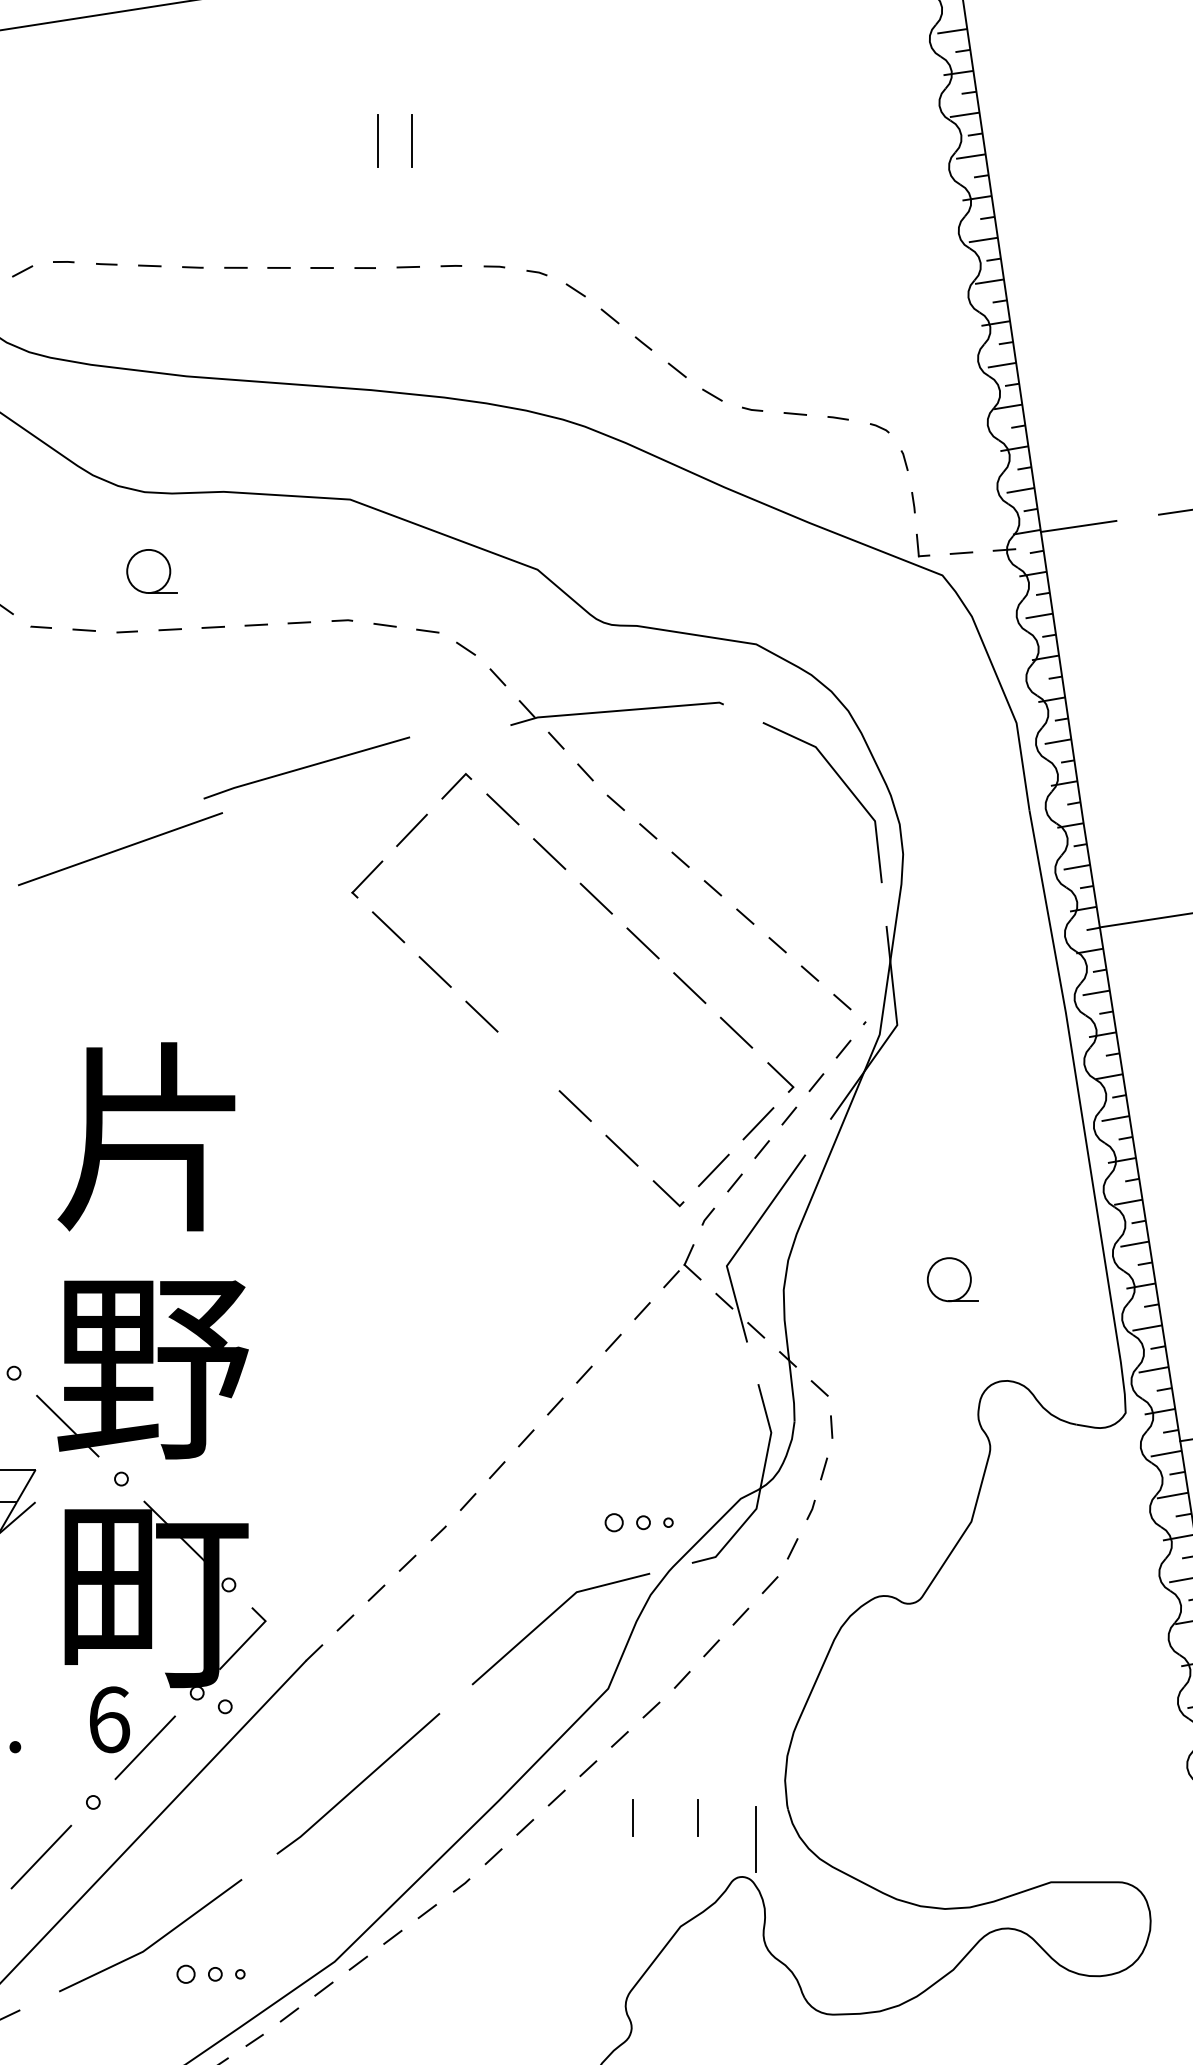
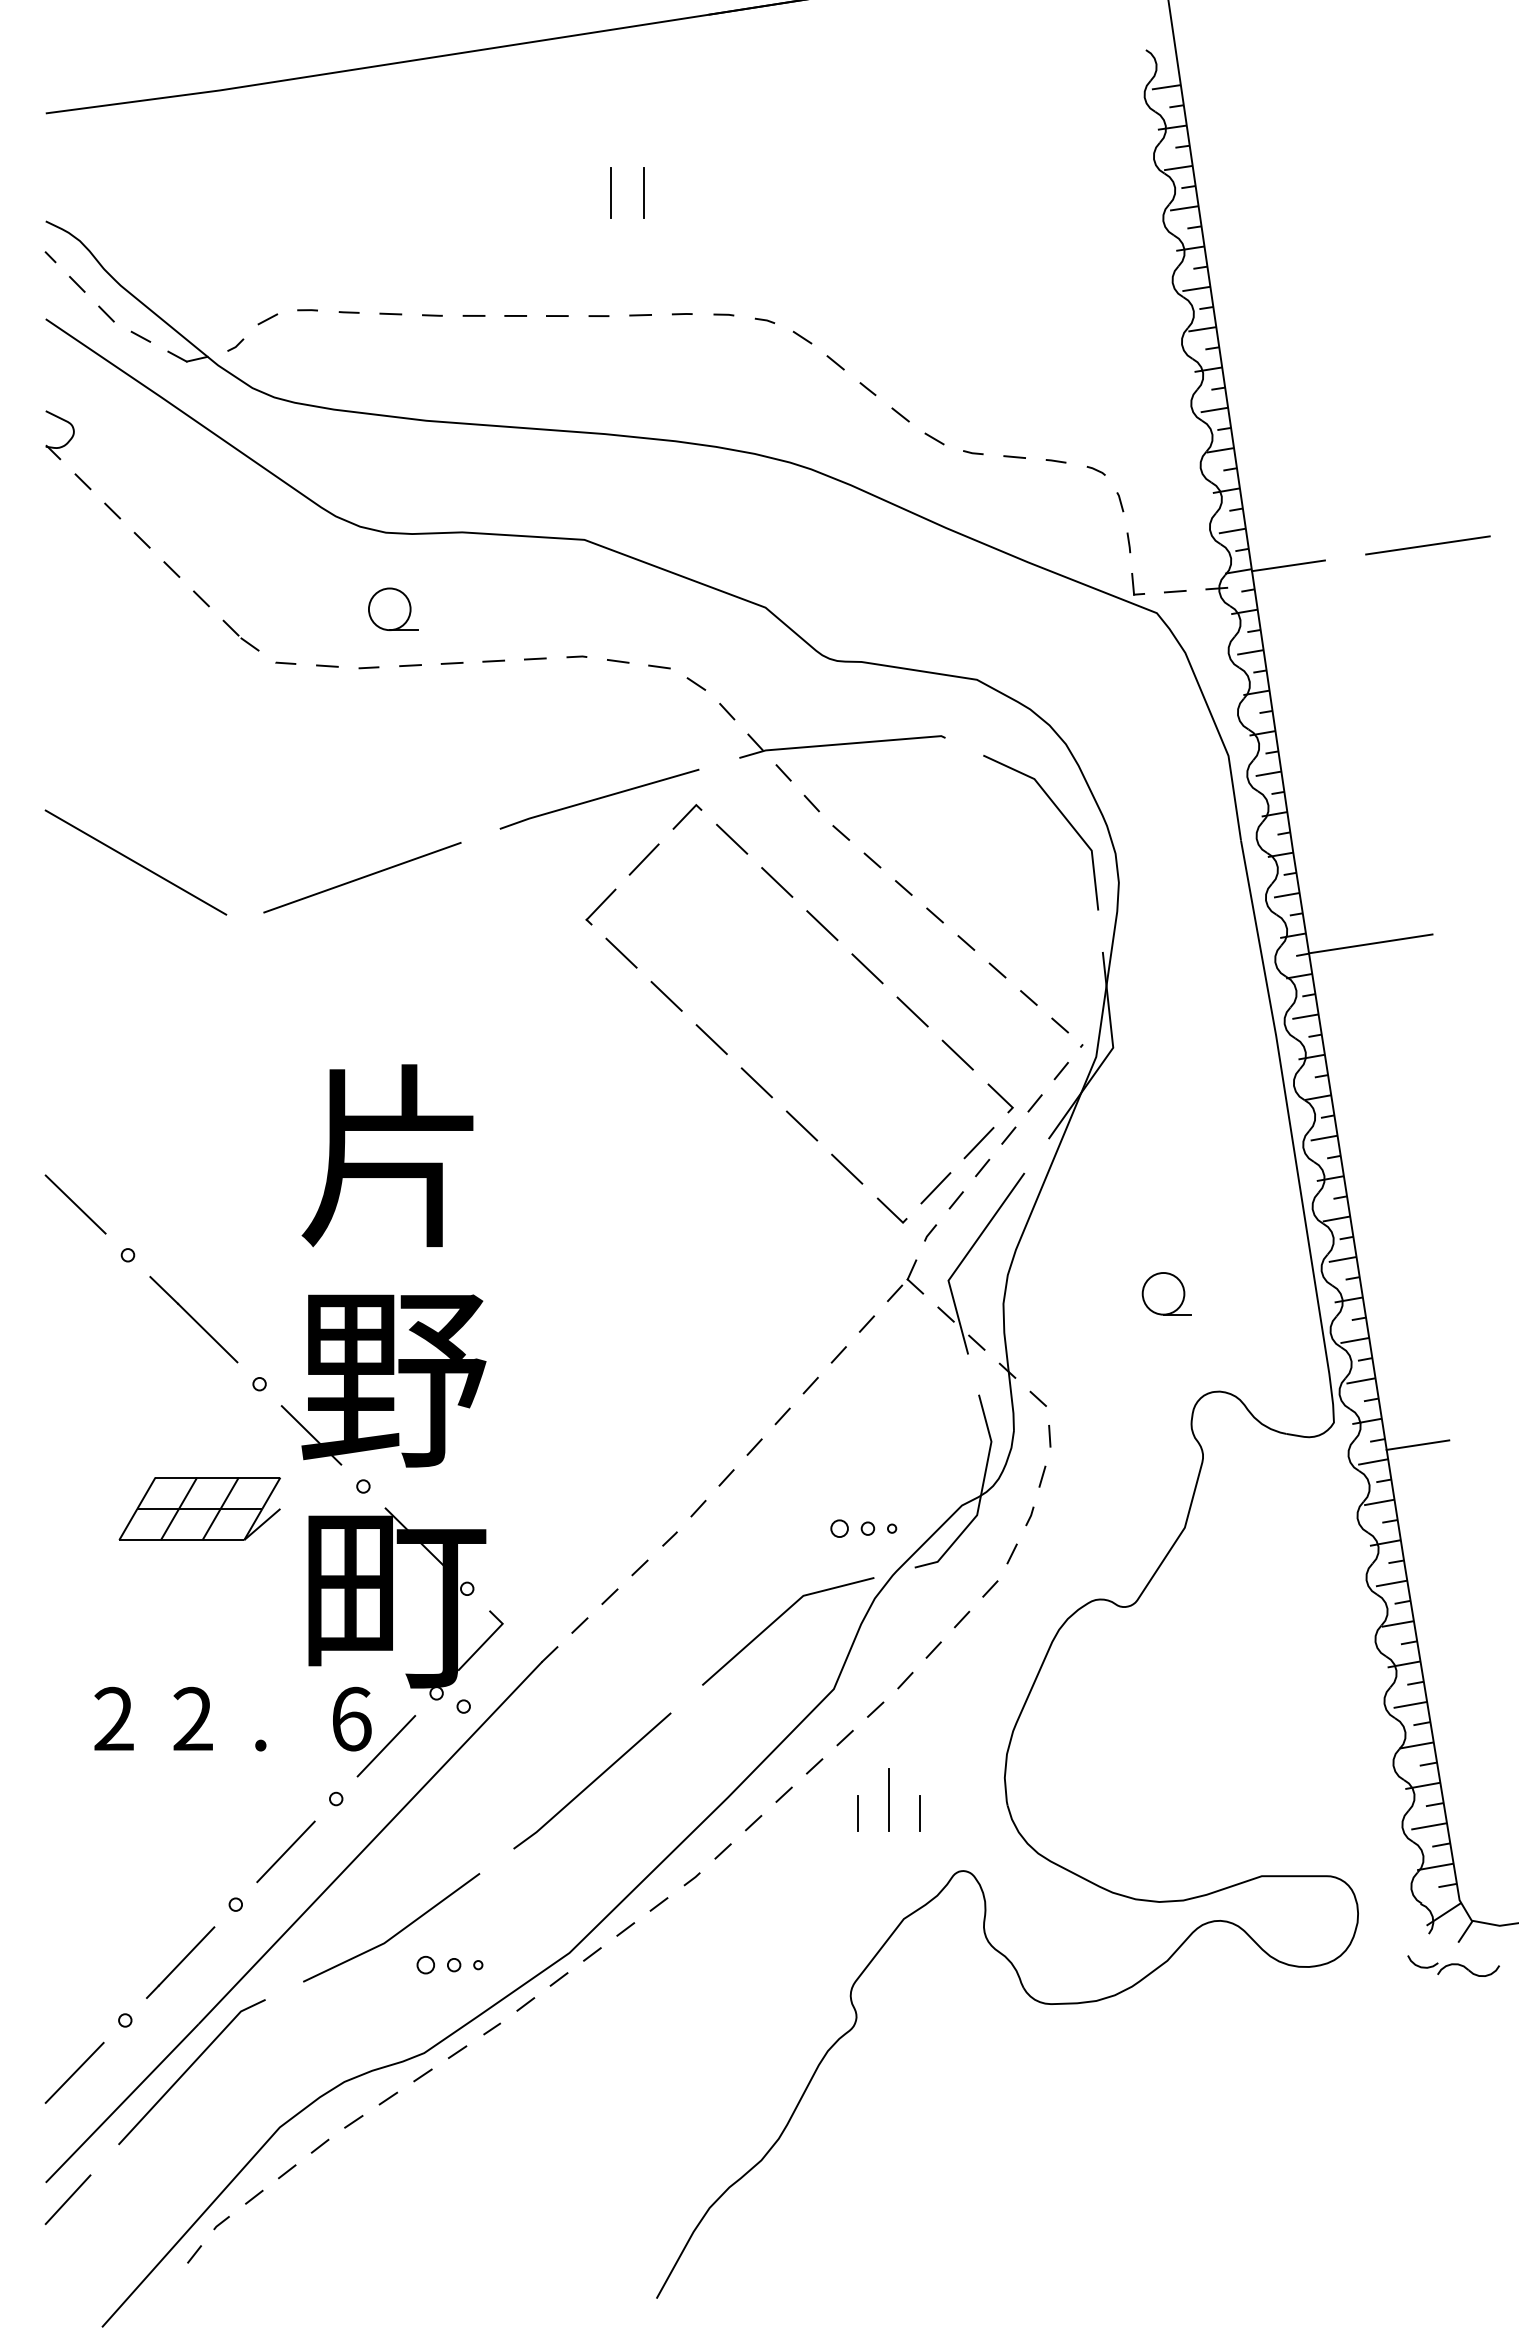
line: (306, 767) -> (599, 798), moved
line: (528, 1061) -> (756, 1082), added
line: (754, 1839) -> (888, 1799), moved

